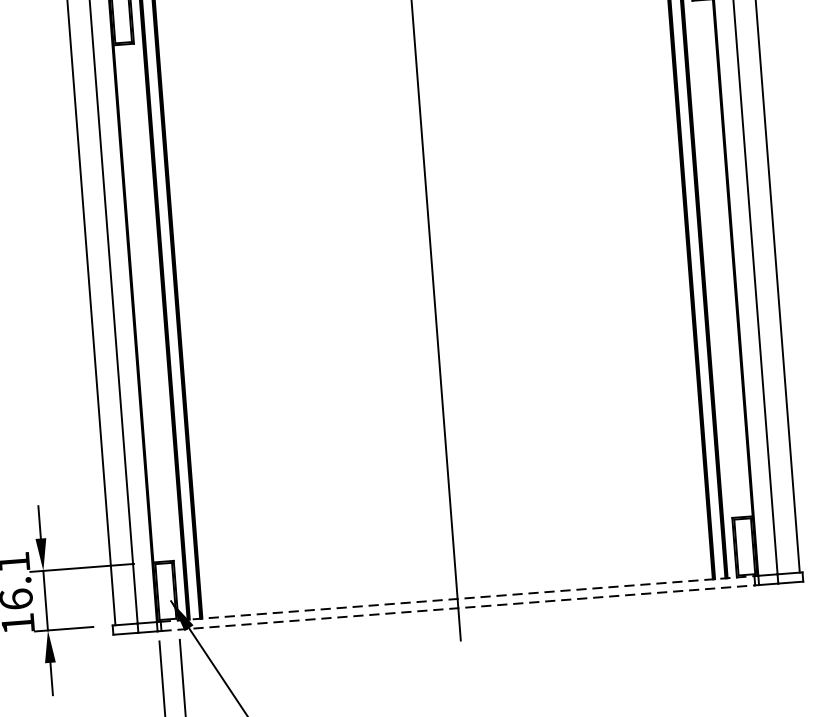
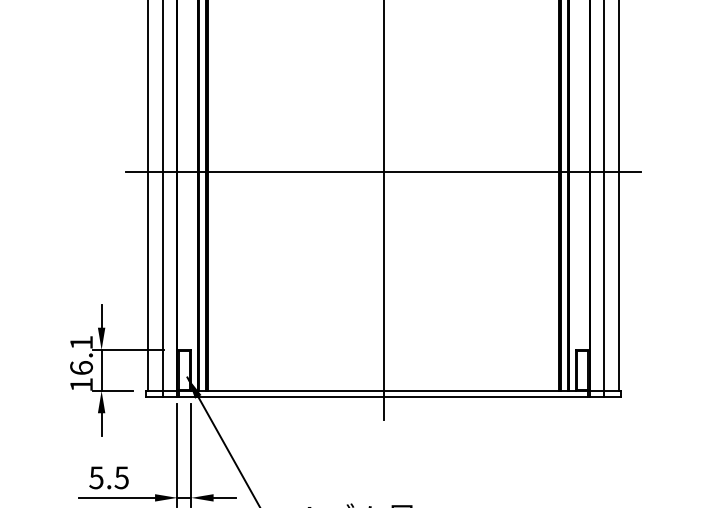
line: (433, 281) -> (383, 172), added
line: (459, 598) -> (384, 390), dashed -> solid
line: (459, 608) -> (384, 397), dashed -> solid

